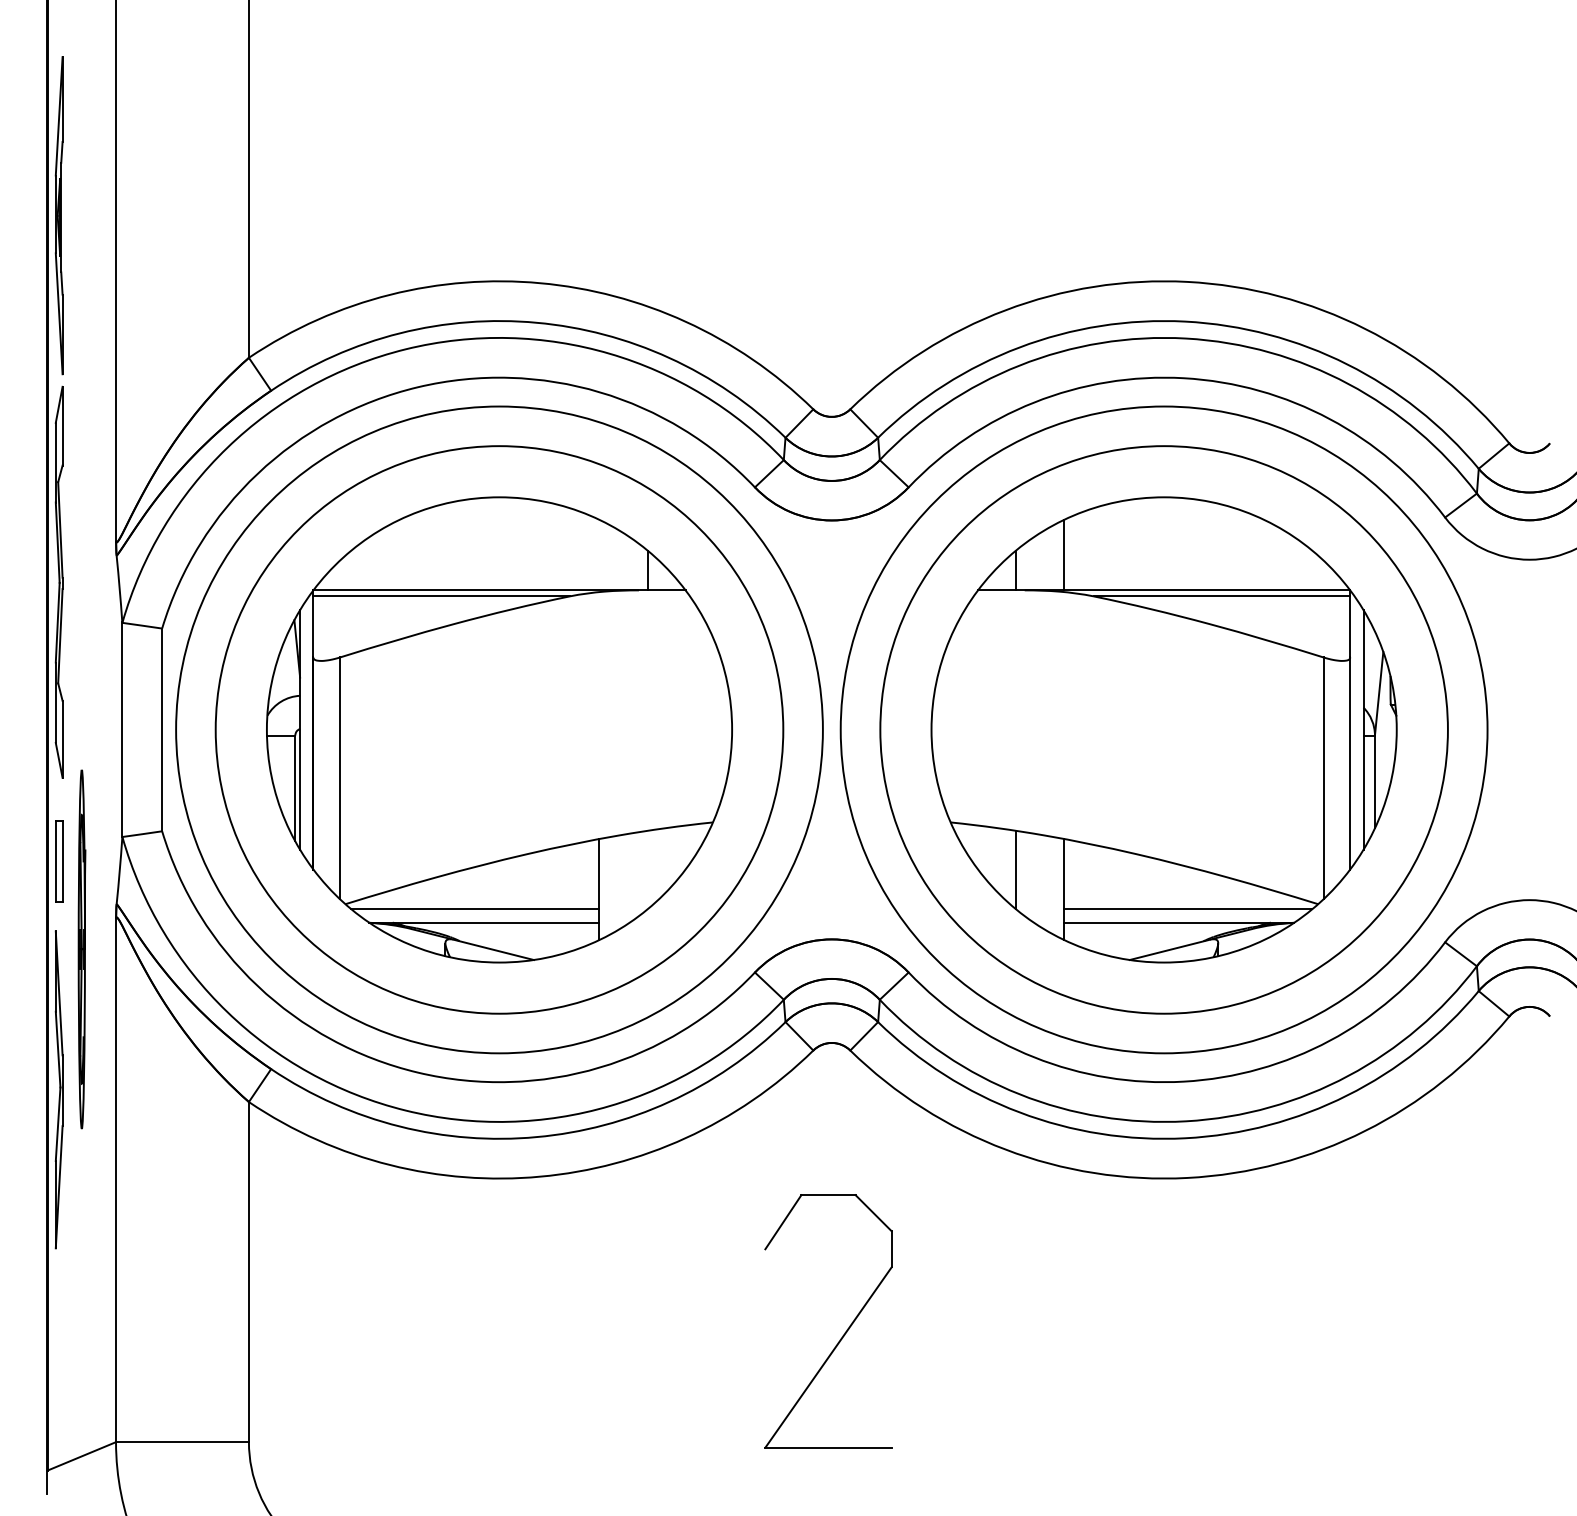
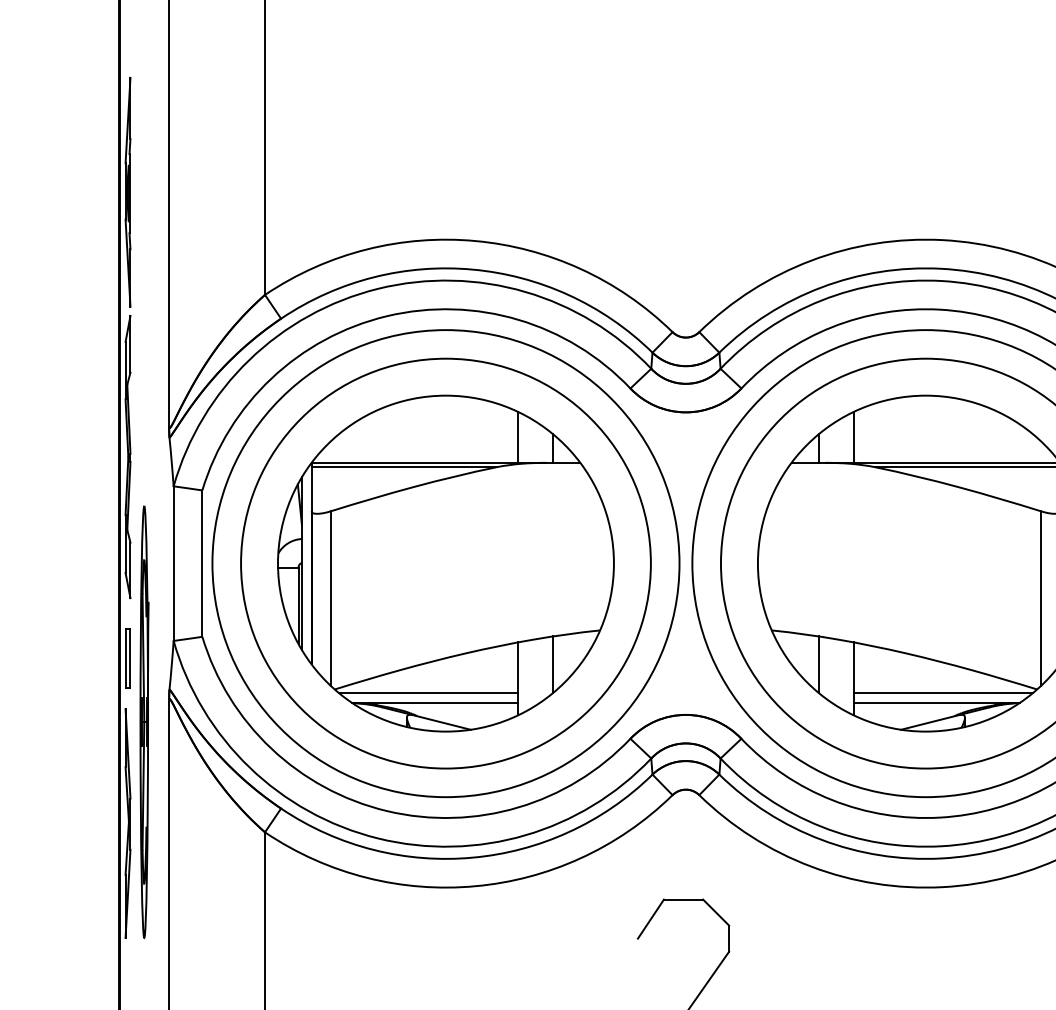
line: (599, 554) -> (518, 436), added
line: (648, 869) -> (553, 664), added
part: (81, 949) -> (144, 722), size x1.67

